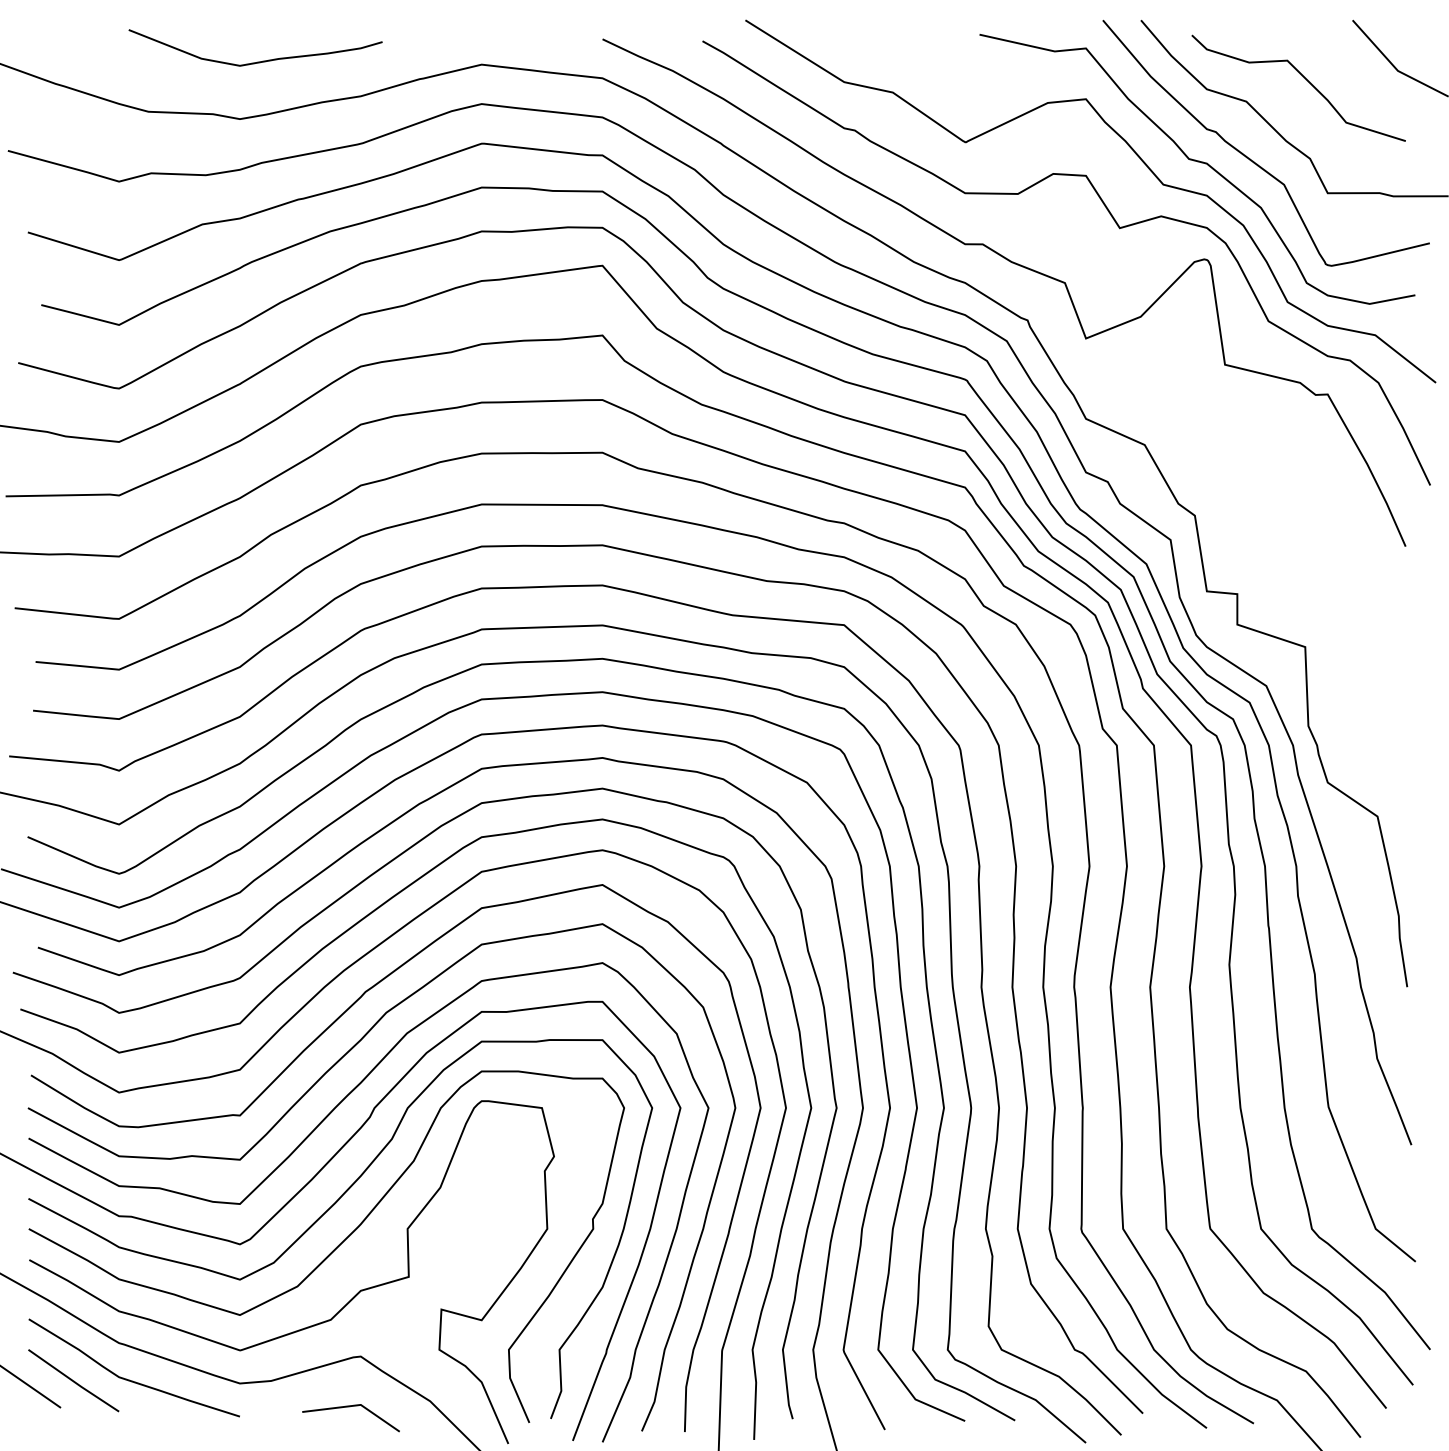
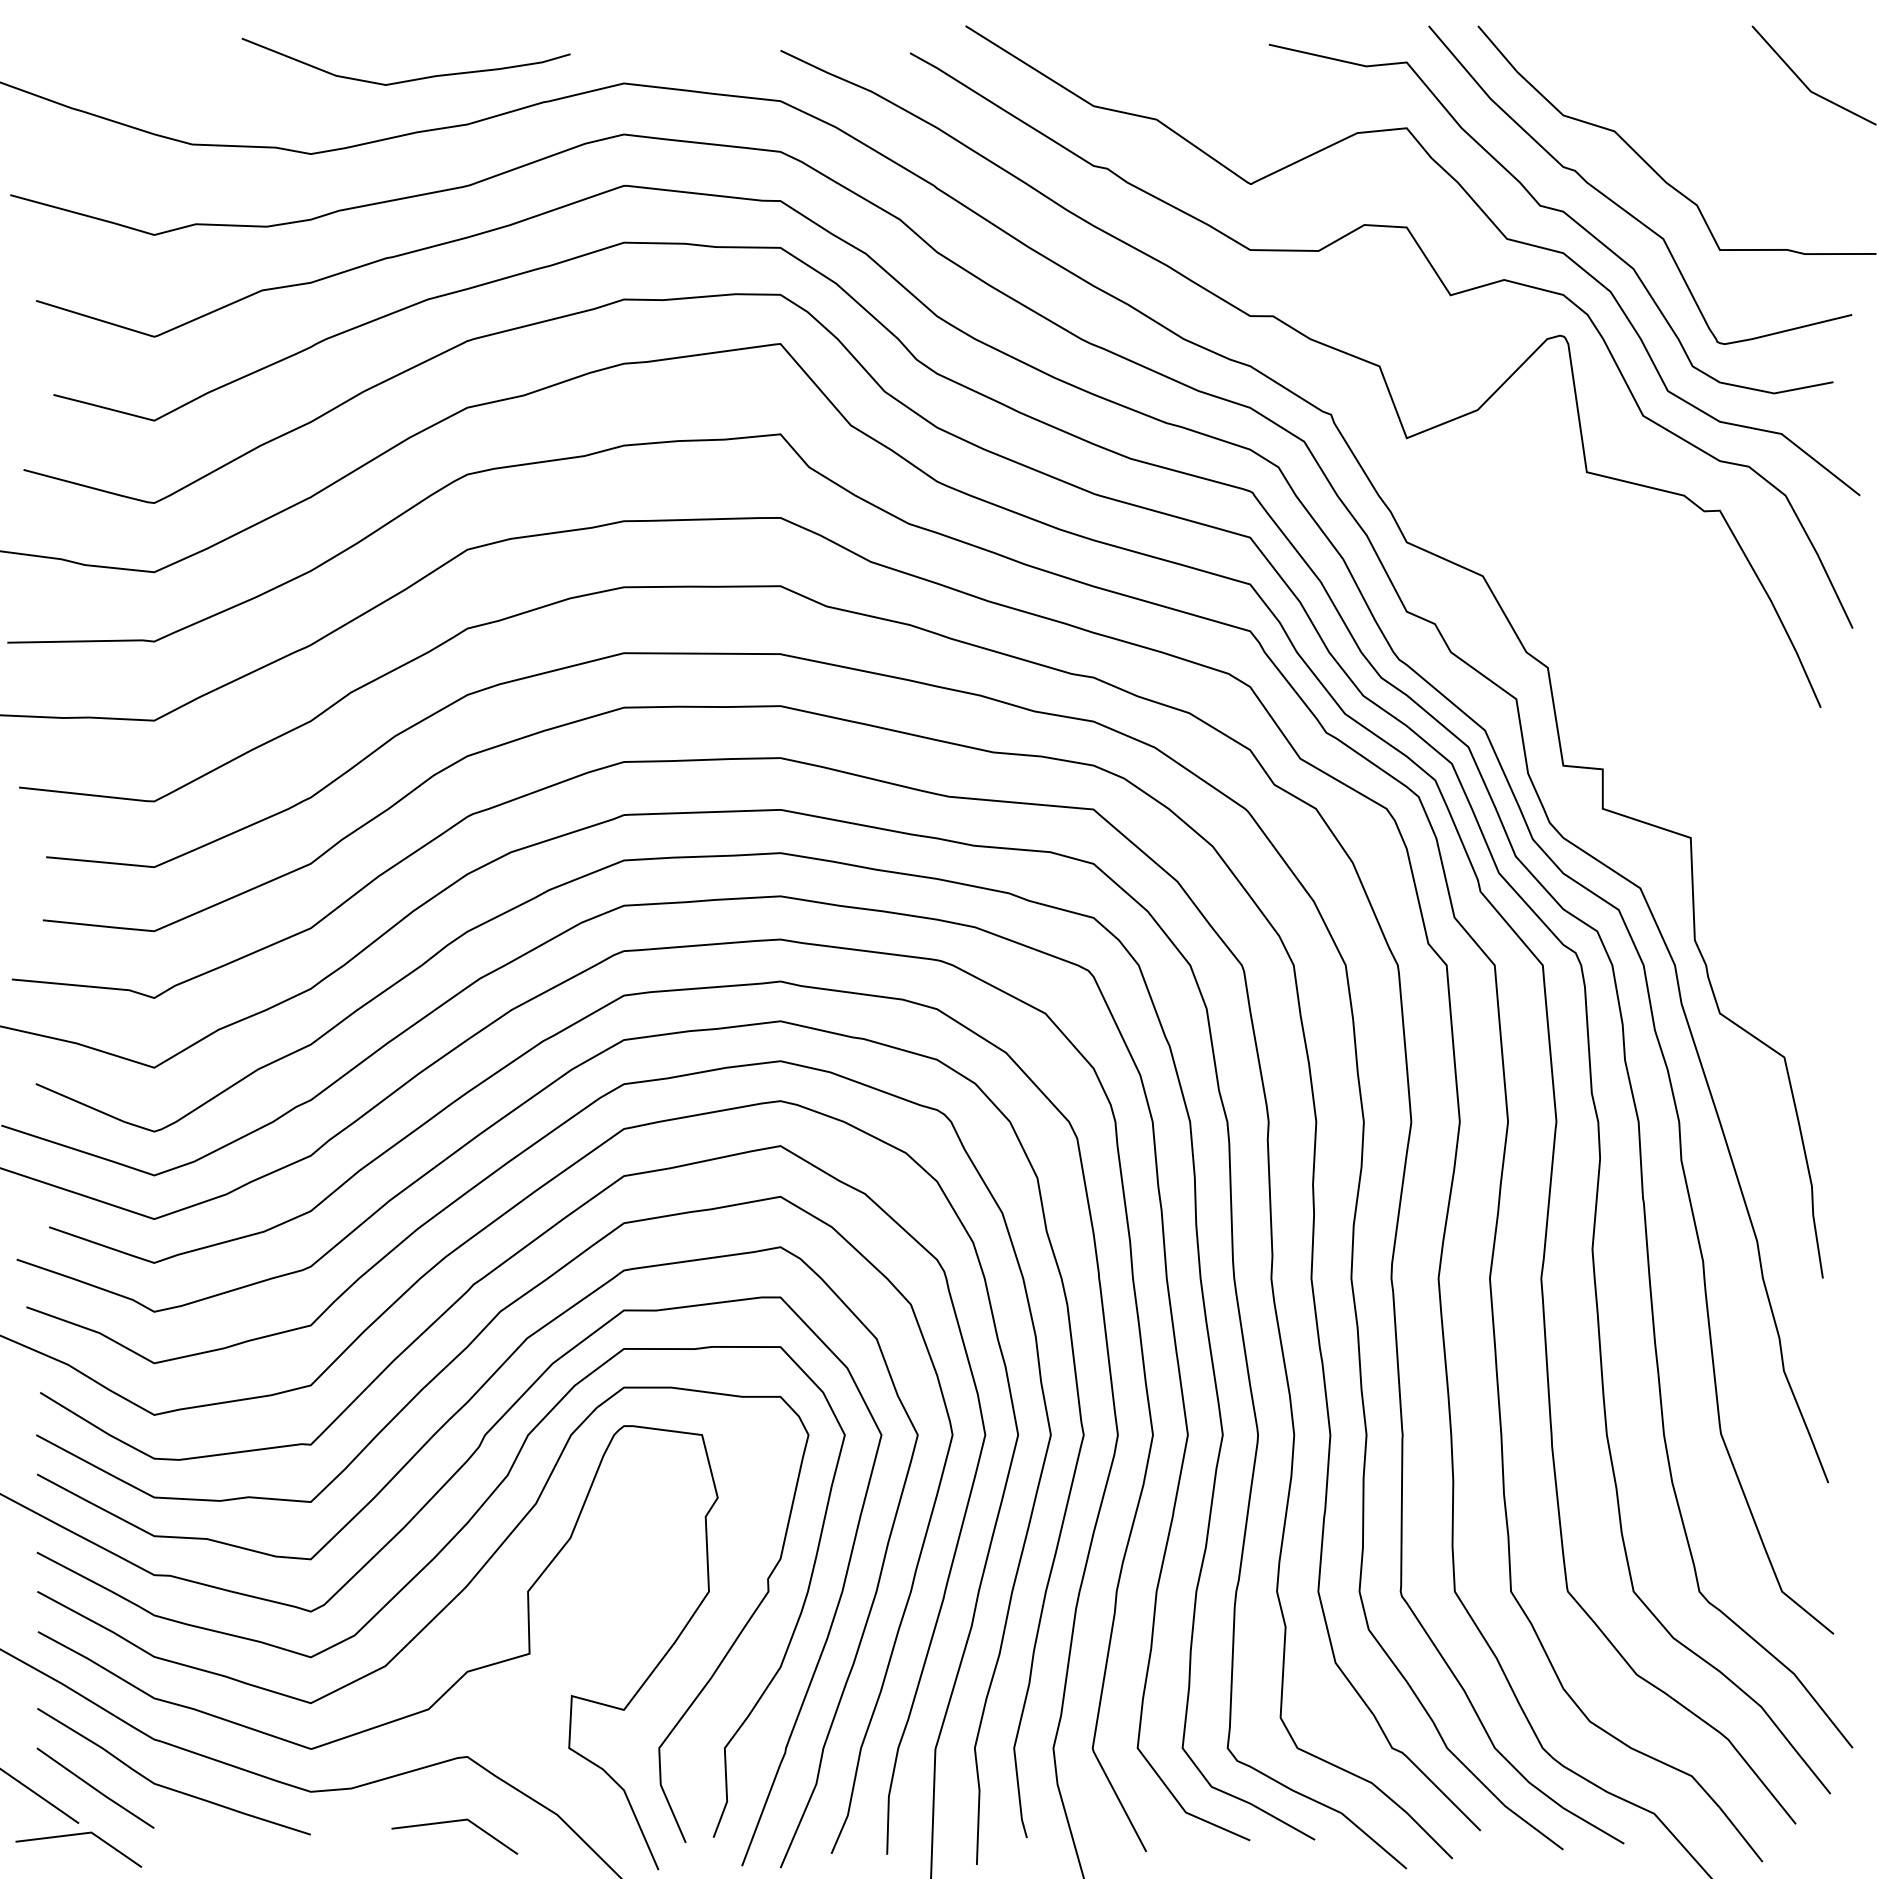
curve: (258, 61) -> (409, 79), moved
curve: (1306, 80) -> (1692, 104), removed
line: (59, 1417) -> (77, 1835), added

